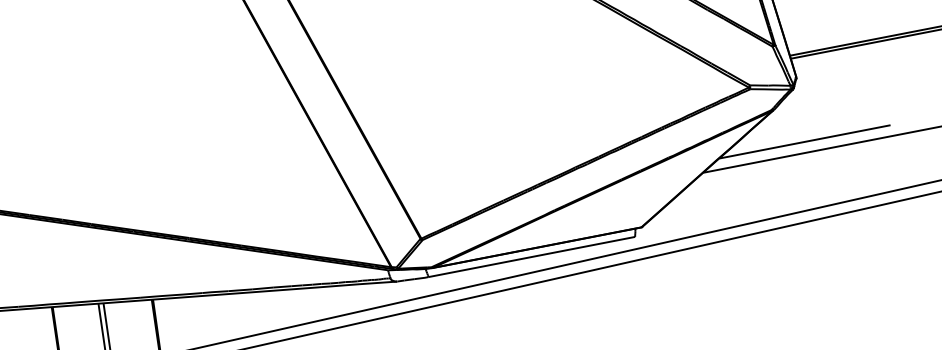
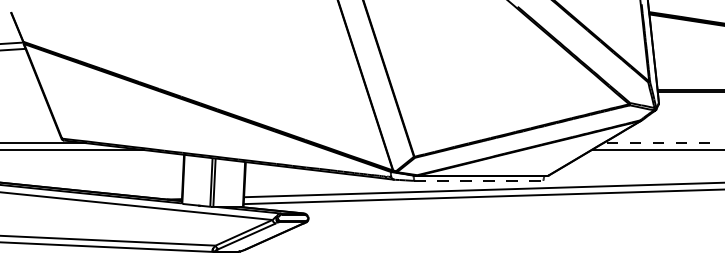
line: (804, 142) -> (656, 143), solid -> dashed
line: (531, 256) -> (478, 180), solid -> dashed

